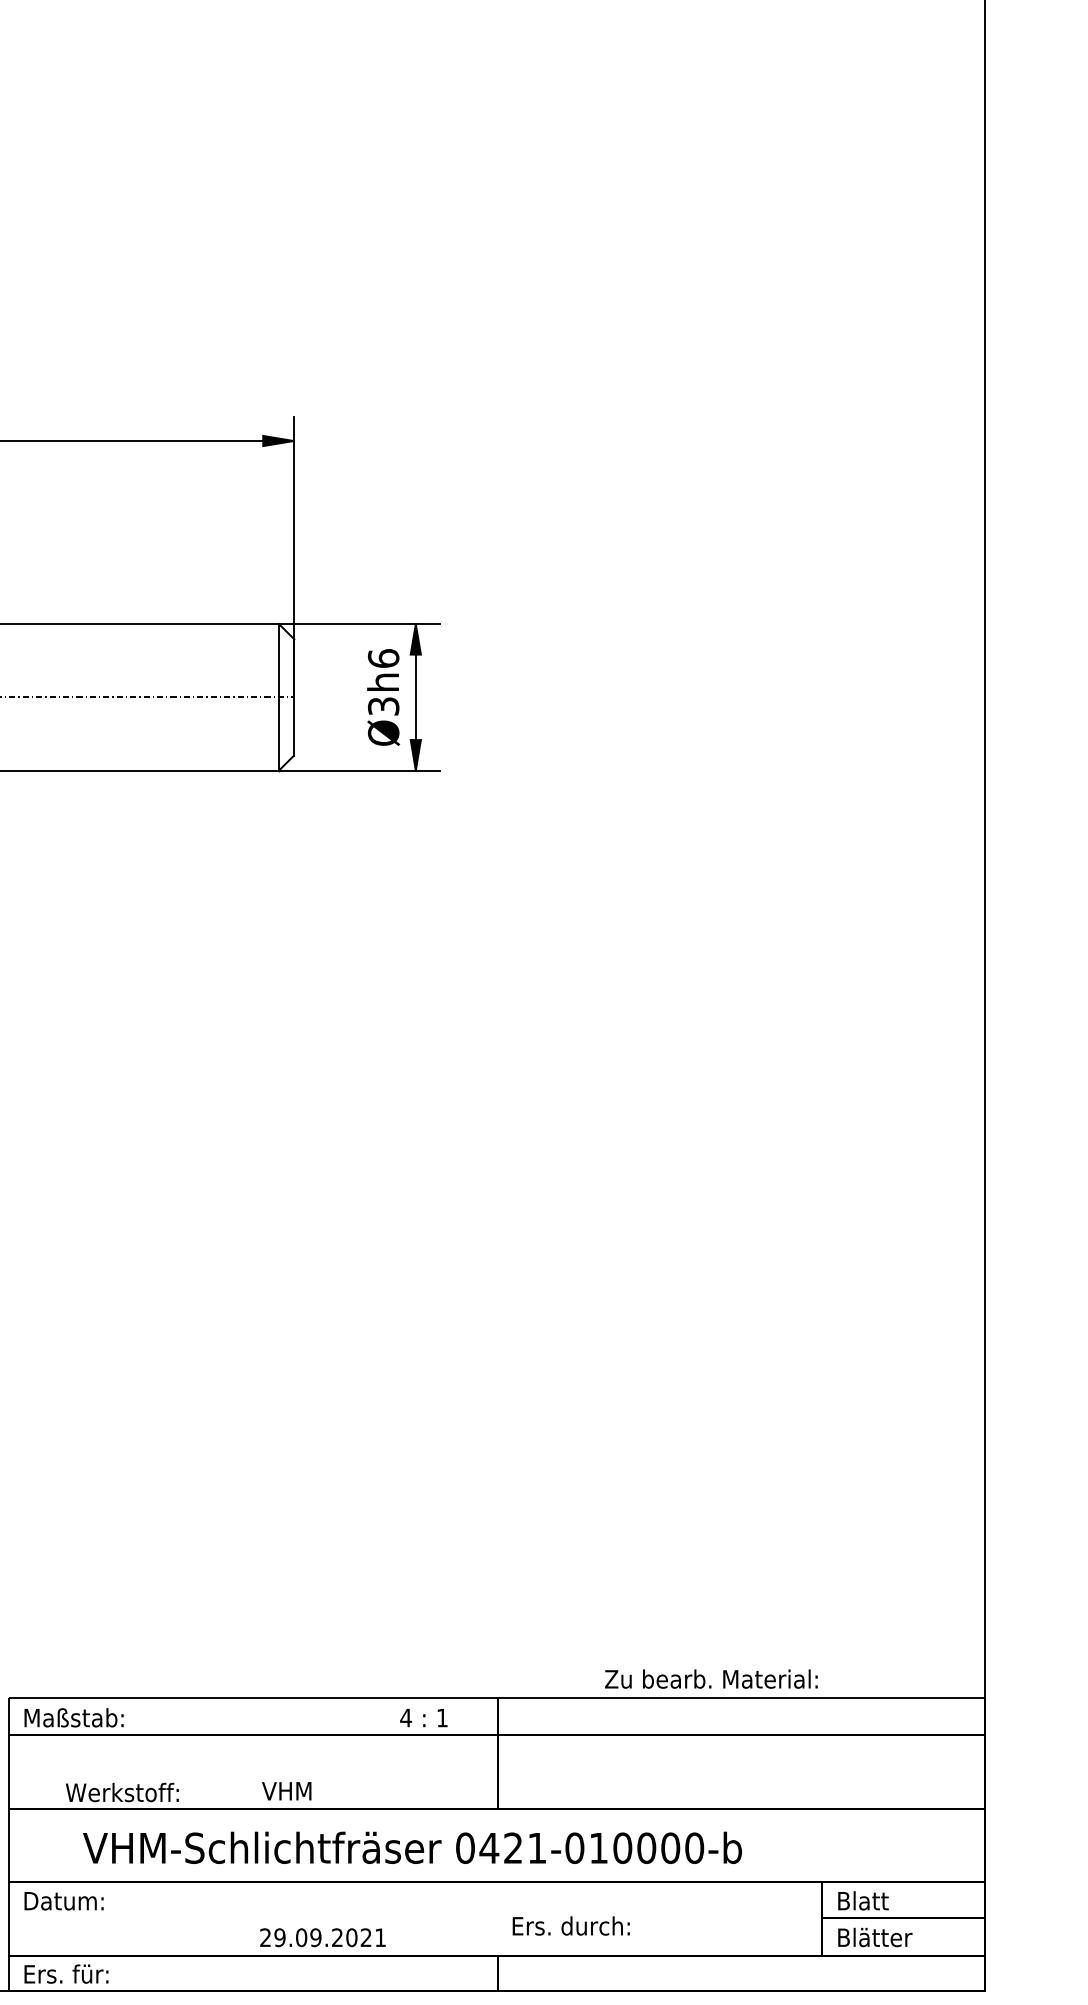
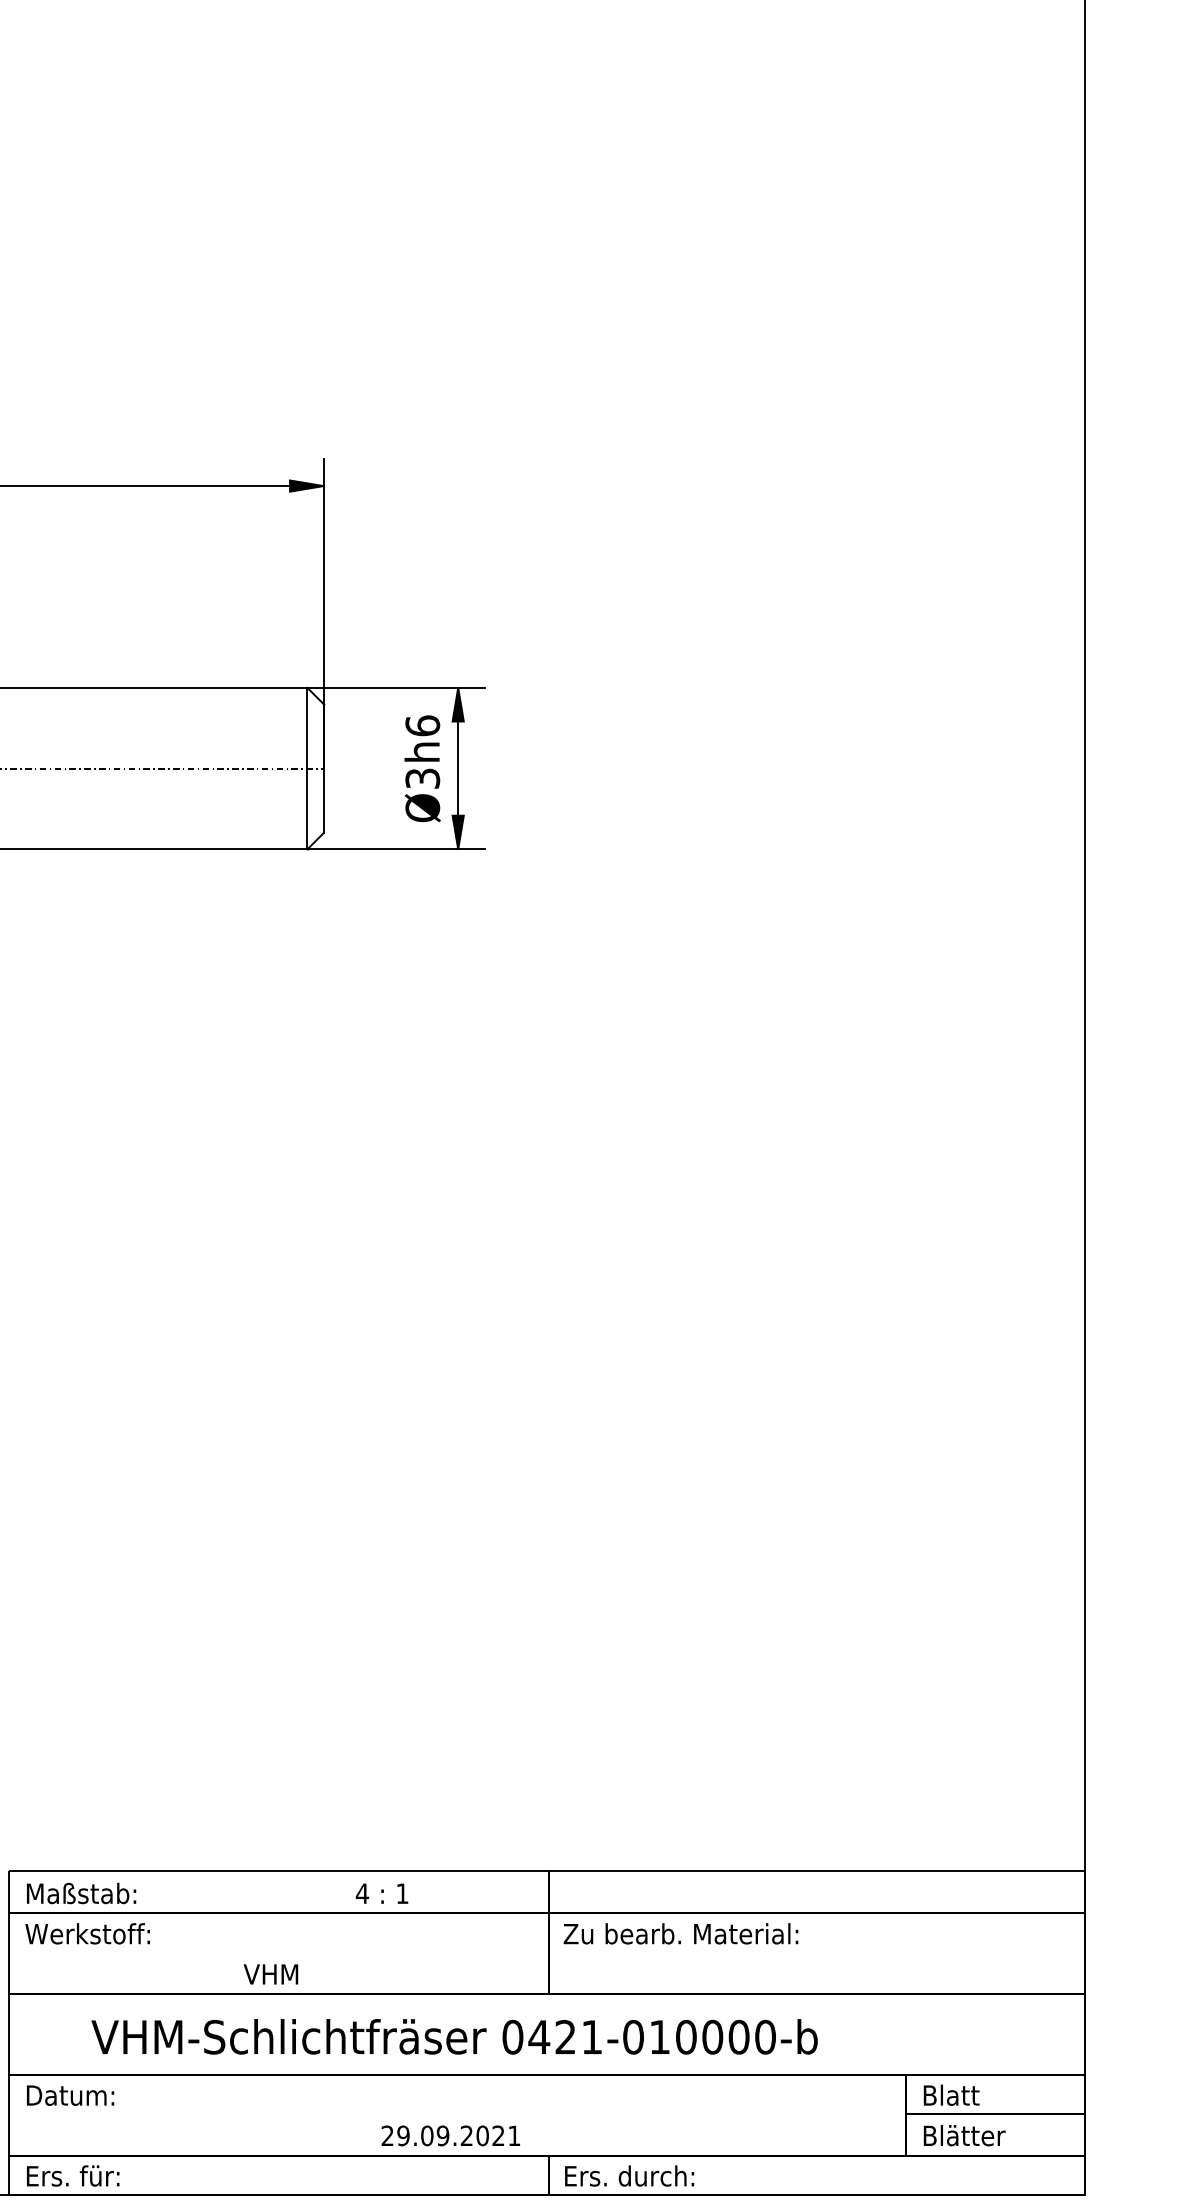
text: (710, 1678) -> (680, 1933), moved
text: (423, 1717) -> (381, 1893), moved
text: (286, 1791) -> (270, 1974), moved
text: (122, 1792) -> (87, 1933), moved
text: (571, 1925) -> (629, 2175), moved
text: (322, 1937) -> (450, 2135), moved

